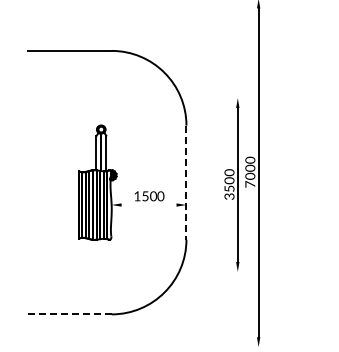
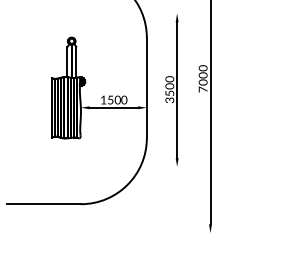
line: (186, 183) -> (146, 88), dashed -> solid
part: (231, 184) -> (171, 89), moved
line: (148, 205) -> (113, 108), added
line: (69, 314) -> (43, 204), dashed -> solid

